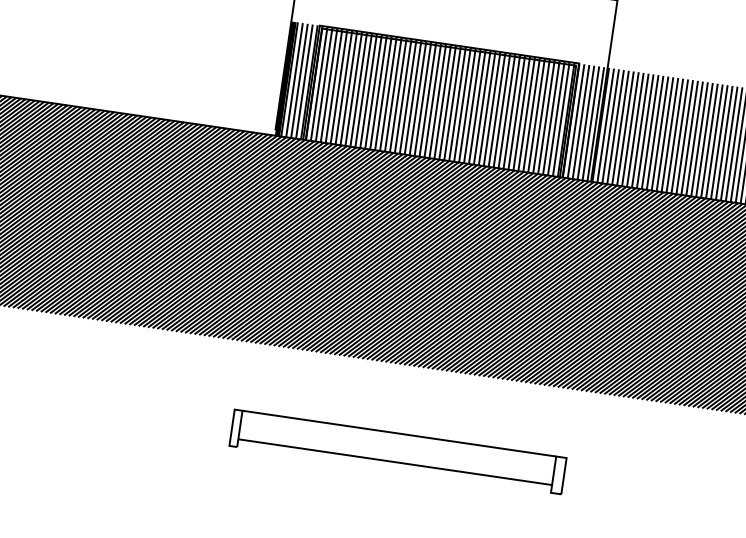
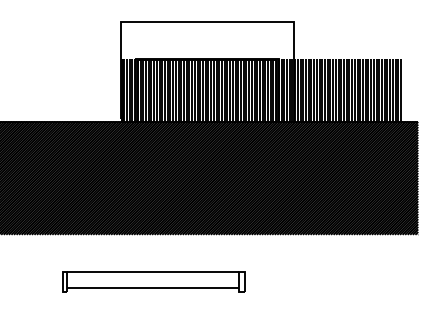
part: (397, 450) -> (153, 281), moved

